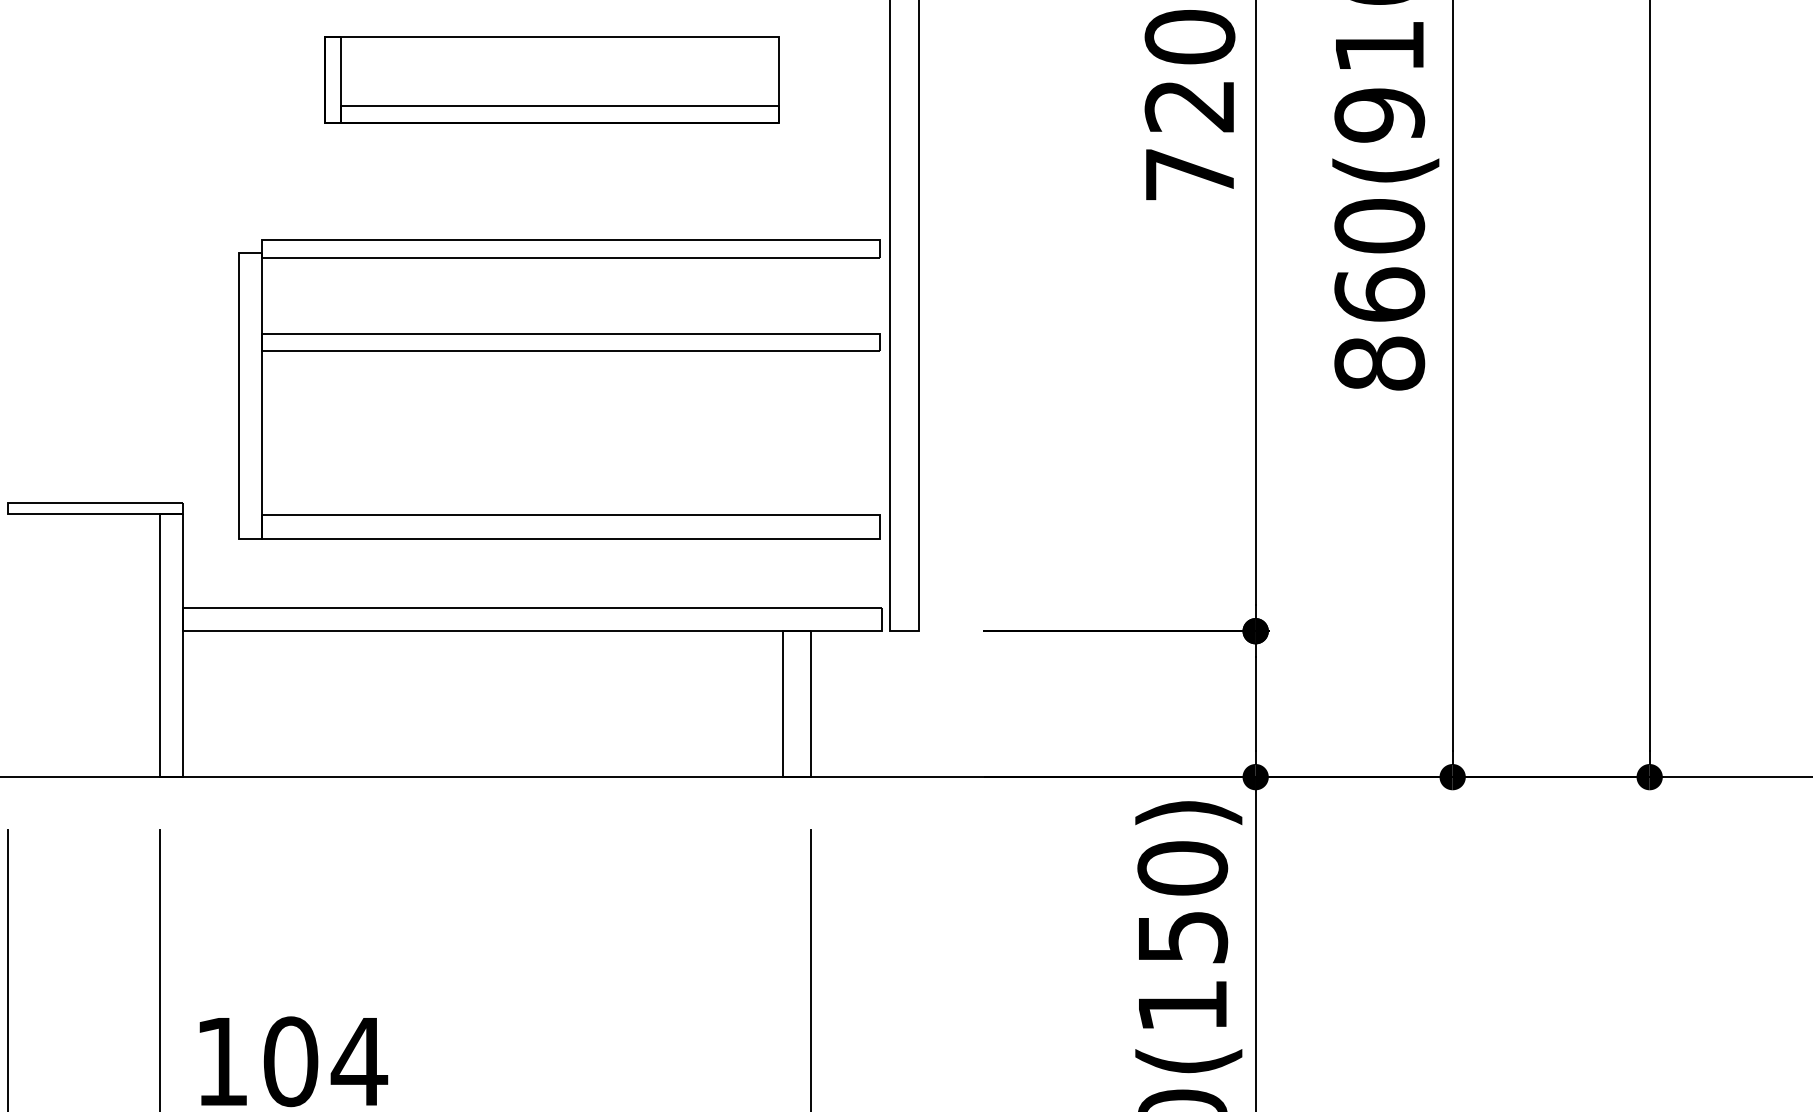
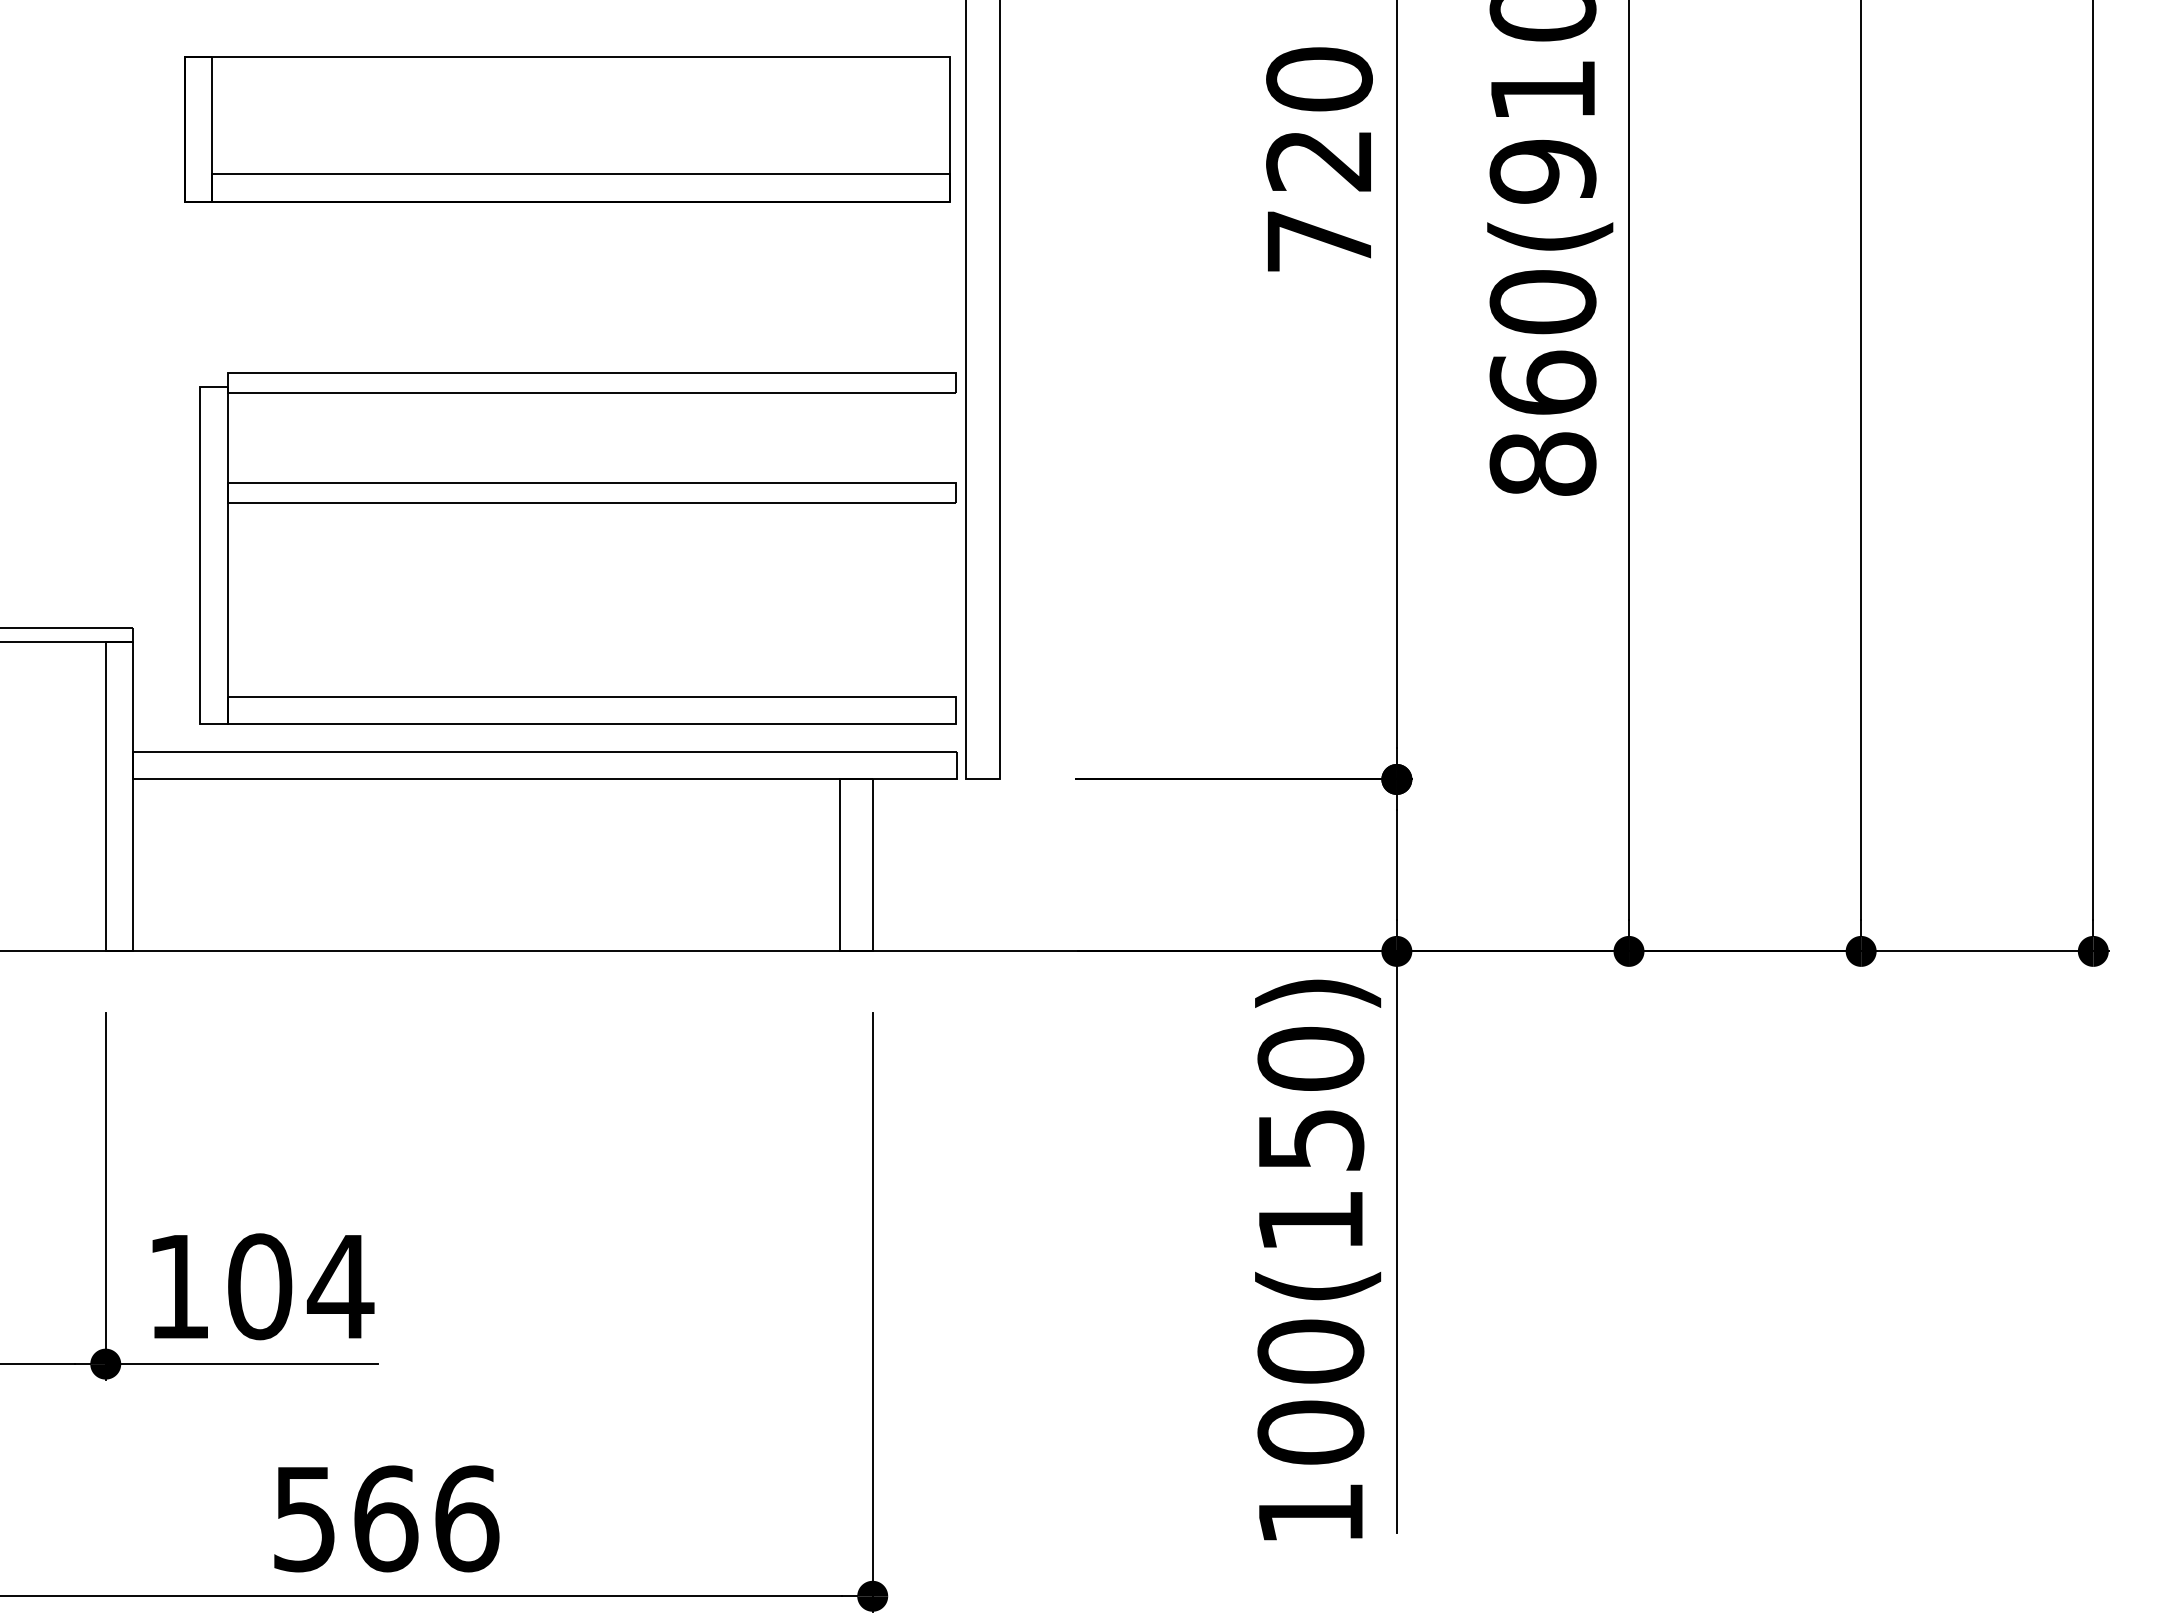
part: (551, 79) -> (567, 129), size x1.43
part: (558, 351) -> (577, 503), moved

